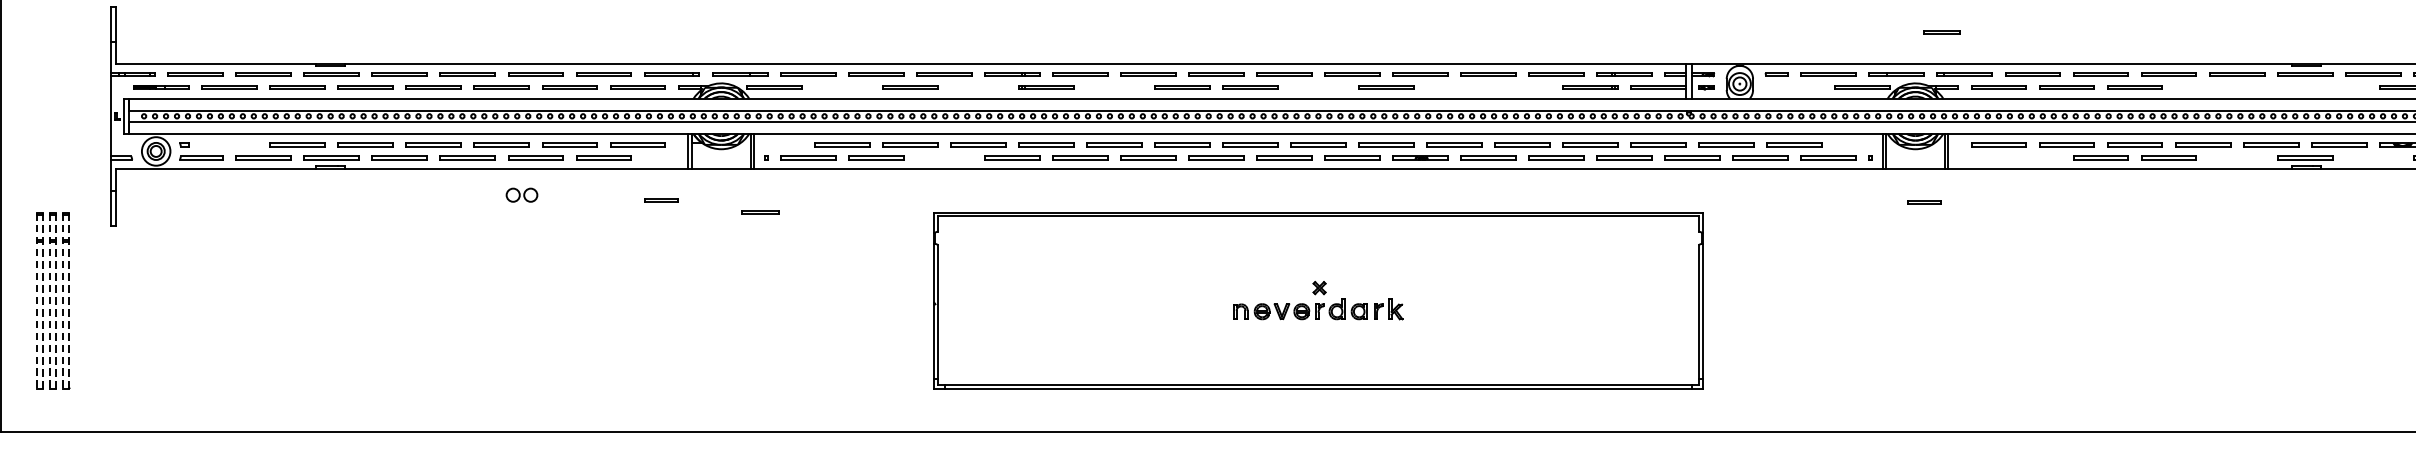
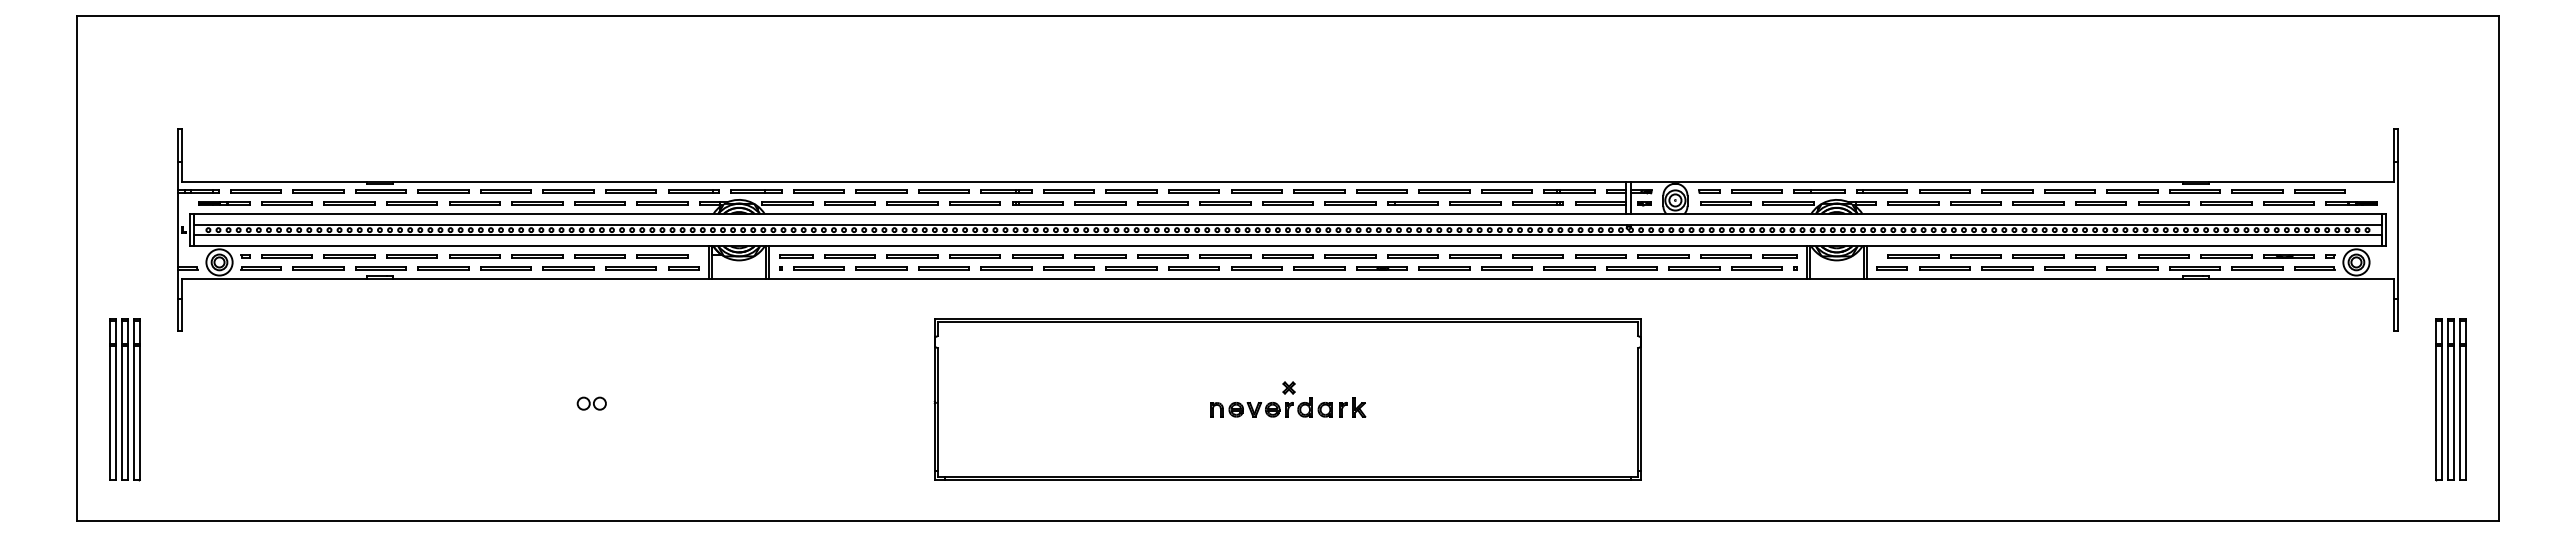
line: (1941, 31) -> (1779, 255), moved
line: (841, 86) -> (849, 202), added
line: (977, 86) -> (974, 202), added
line: (1114, 86) -> (1100, 202), added
line: (1317, 86) -> (1287, 202), added
line: (1453, 86) -> (1412, 202), added
line: (1522, 86) -> (1475, 202), added
line: (1794, 86) -> (1725, 202), added
line: (2202, 86) -> (2100, 202), added
line: (2270, 86) -> (2163, 202), added
line: (2339, 86) -> (2226, 202), added
line: (229, 143) -> (286, 255), added
line: (943, 156) -> (943, 267), added
line: (2032, 156) -> (1944, 267), added
line: (2237, 156) -> (2132, 267), added
line: (2373, 156) -> (2257, 267), added
part: (521, 195) -> (591, 403), moved
line: (660, 199) -> (683, 267), moved
line: (1923, 201) -> (1891, 267), moved
line: (760, 211) -> (796, 255), moved
line: (36, 300) -> (109, 399), dashed -> solid
line: (43, 300) -> (115, 399), dashed -> solid
line: (49, 300) -> (121, 399), dashed -> solid
line: (56, 300) -> (127, 399), dashed -> solid
line: (62, 300) -> (133, 399), dashed -> solid
line: (69, 300) -> (139, 399), dashed -> solid

